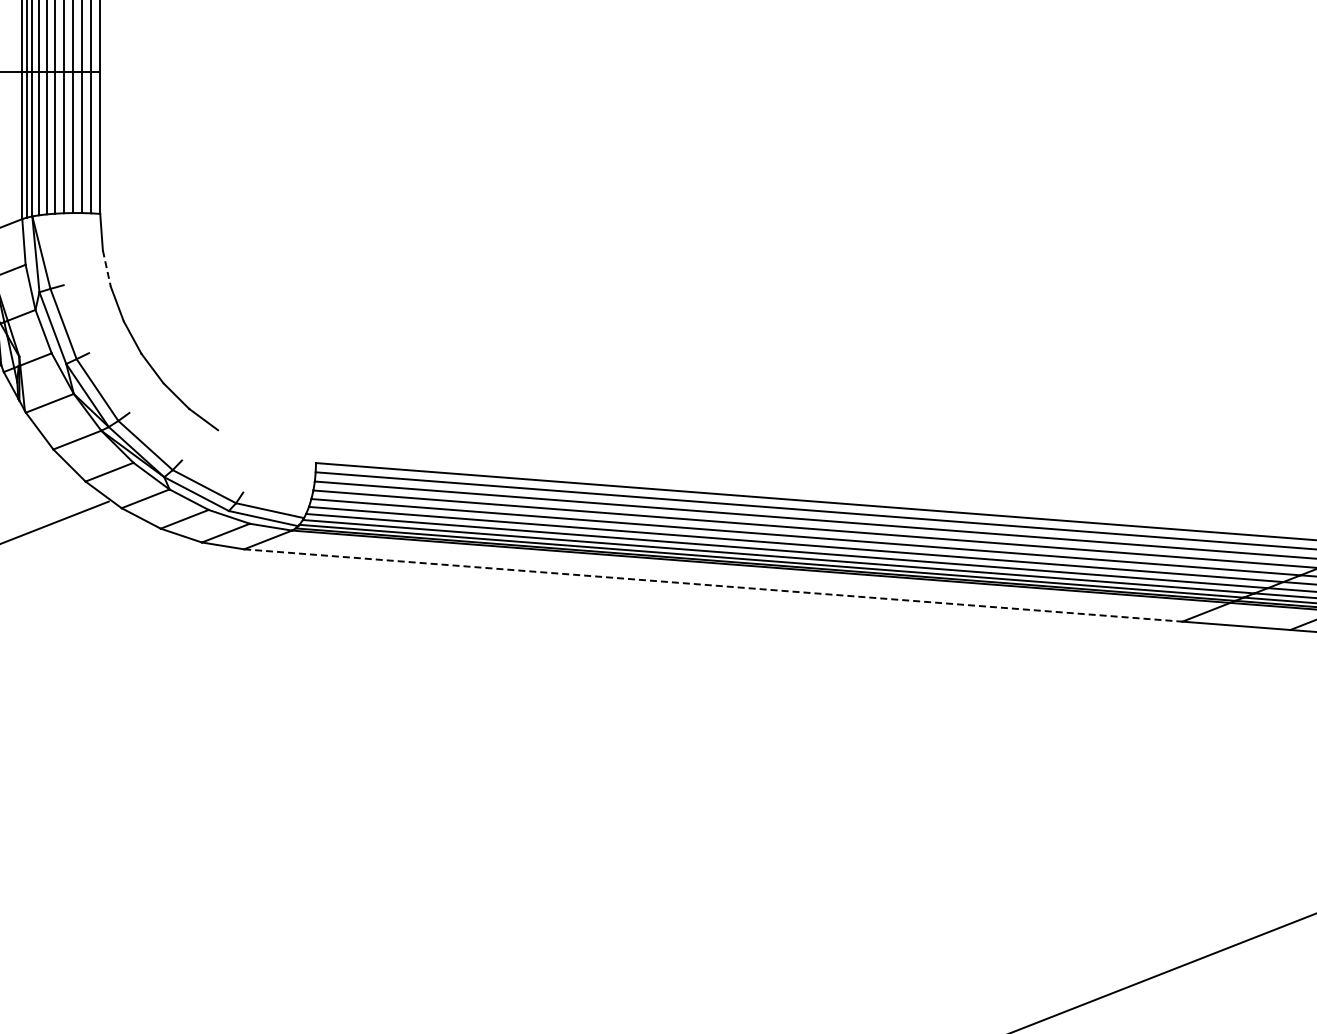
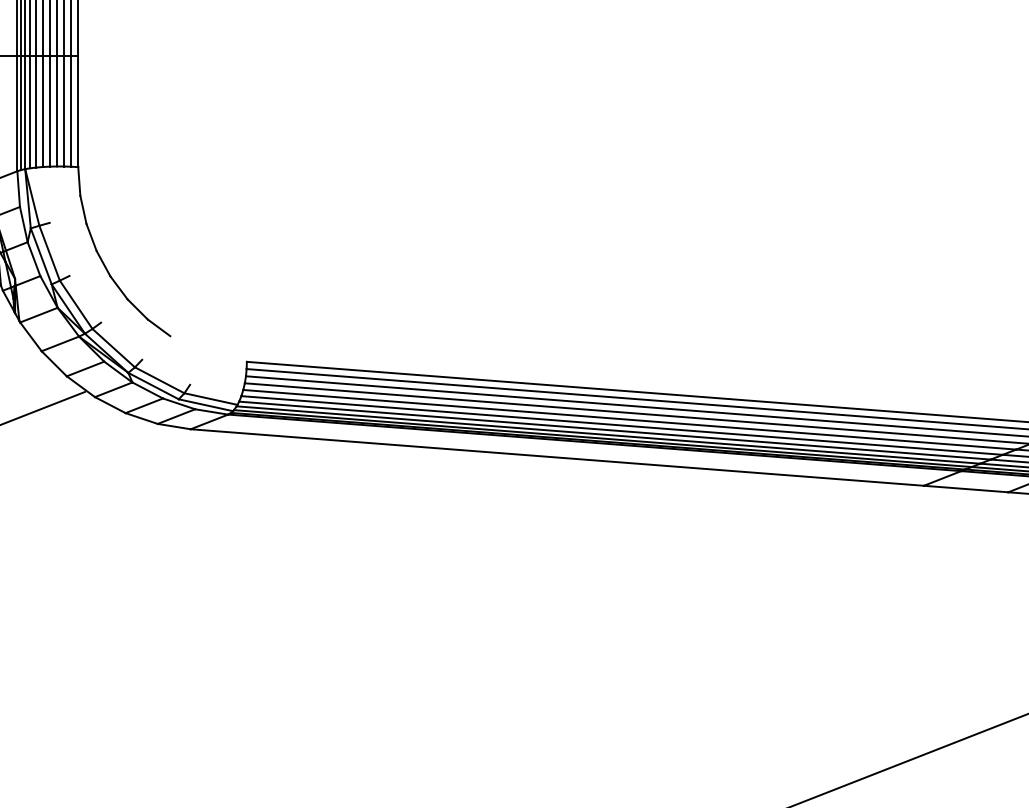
line: (106, 269) -> (83, 210), dashed -> solid
line: (713, 585) -> (557, 457), dashed -> solid

